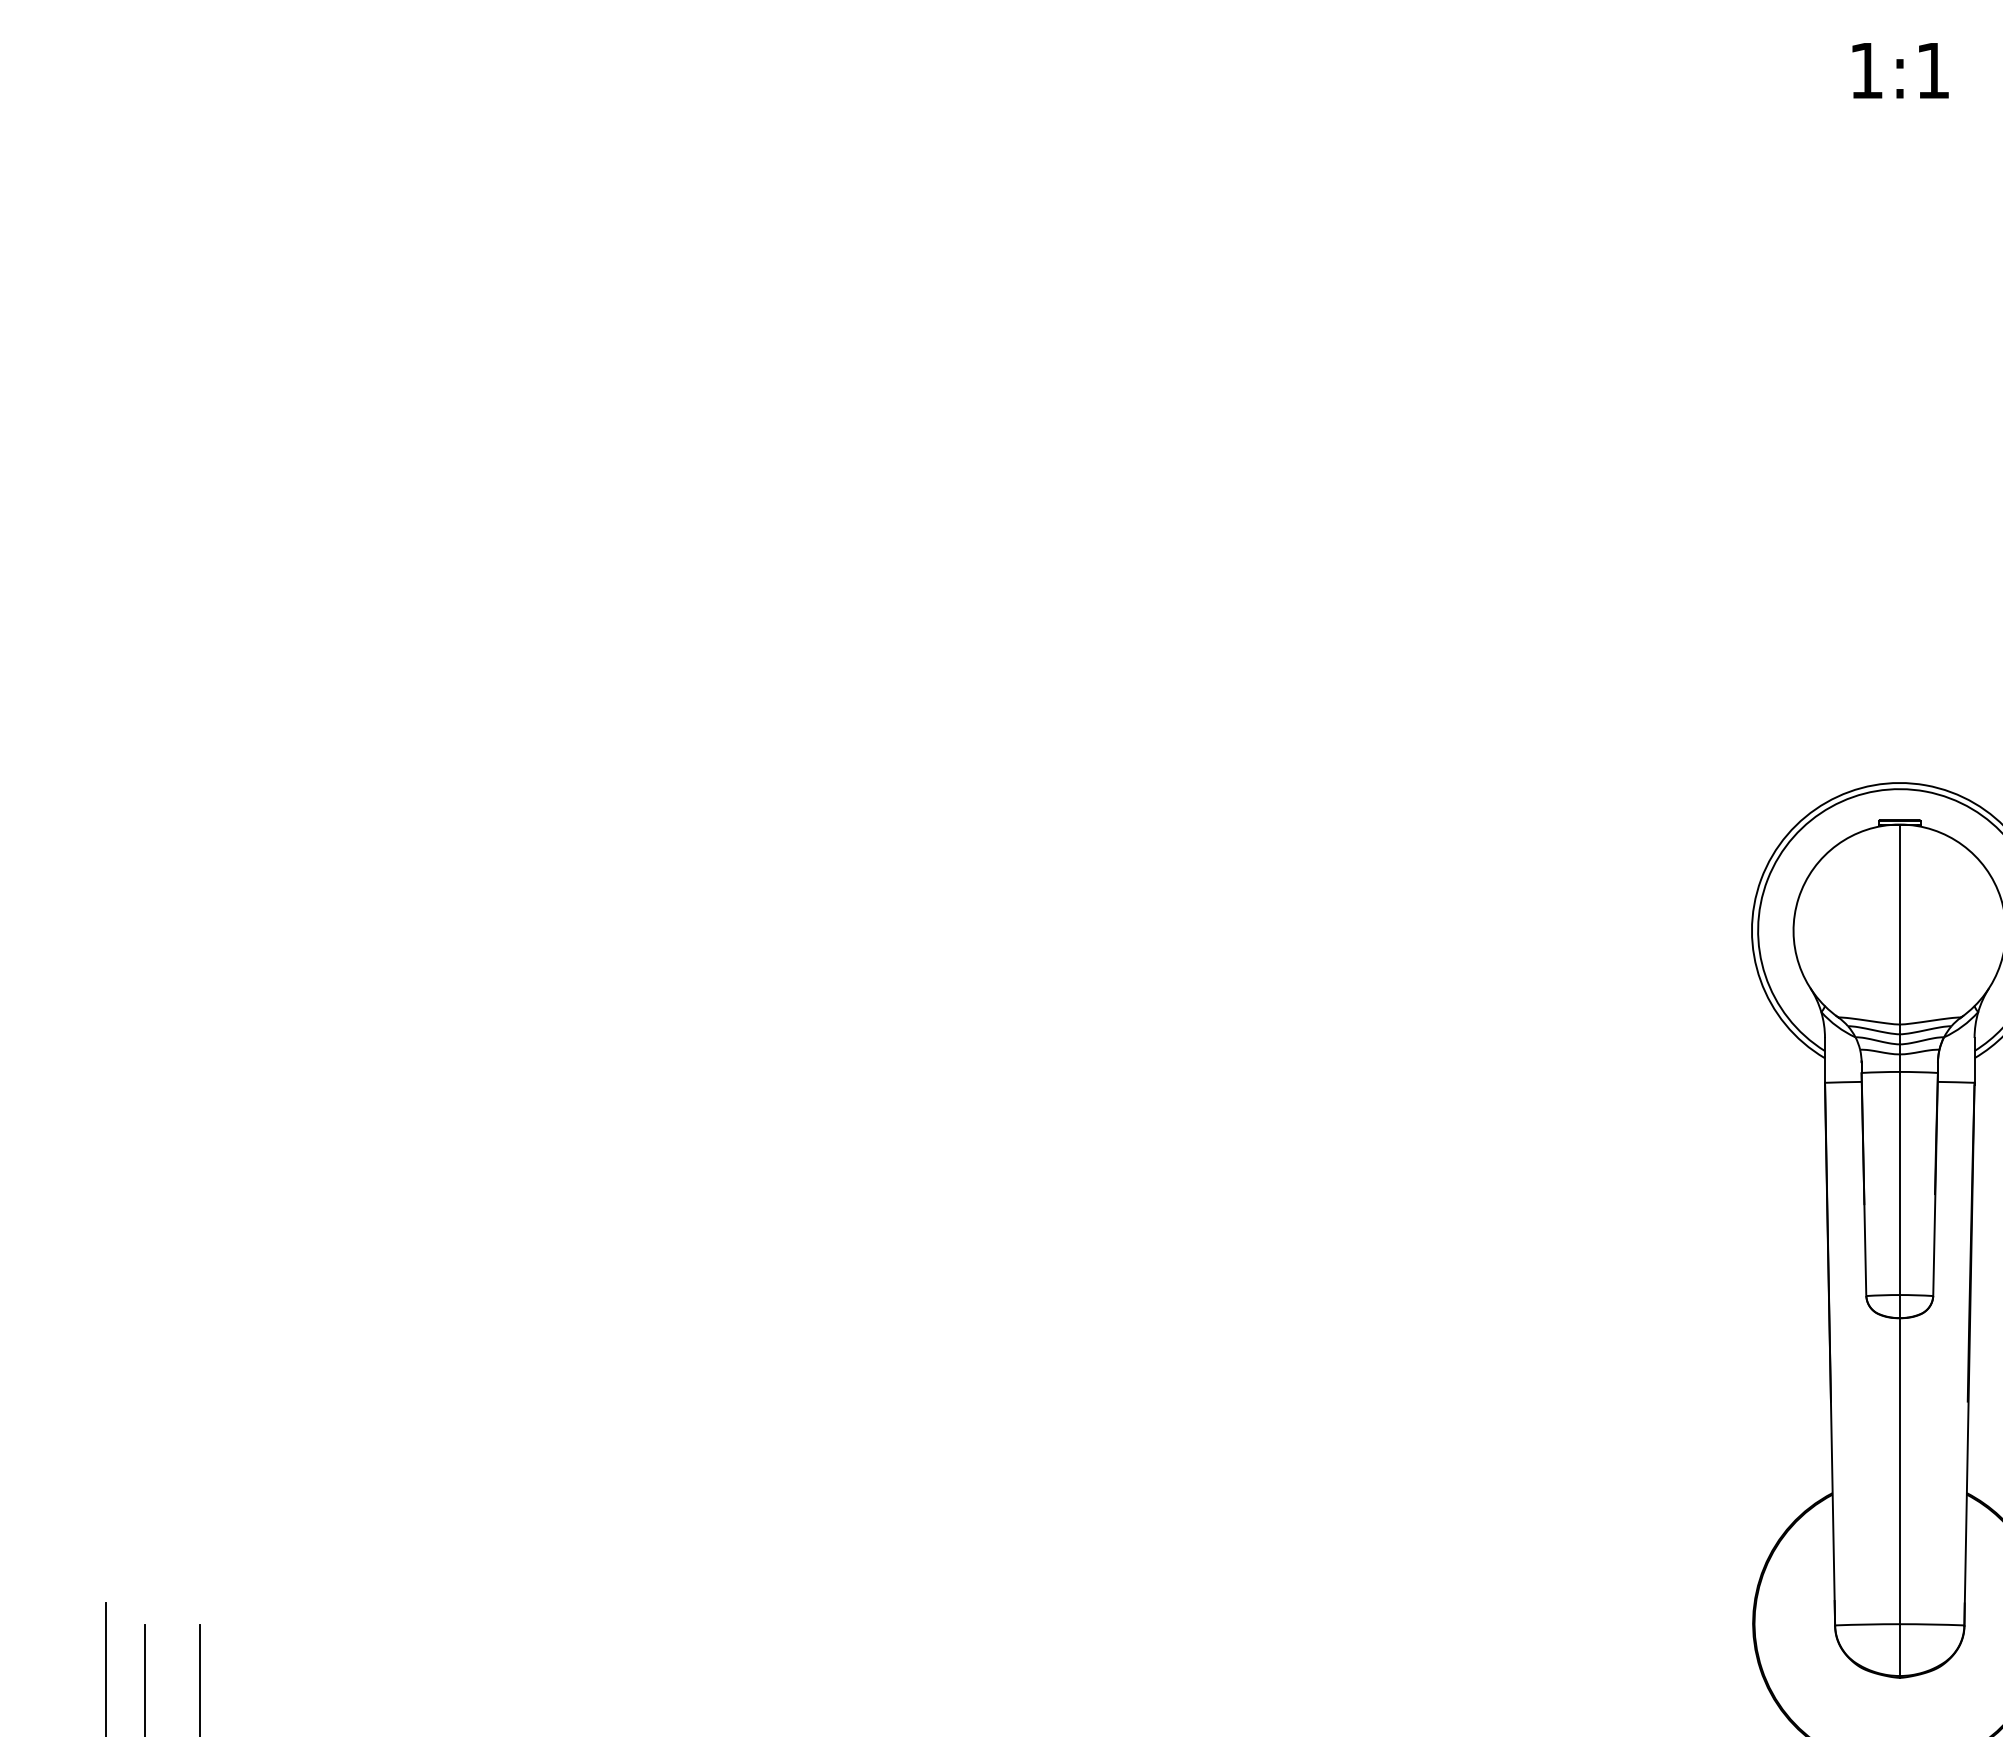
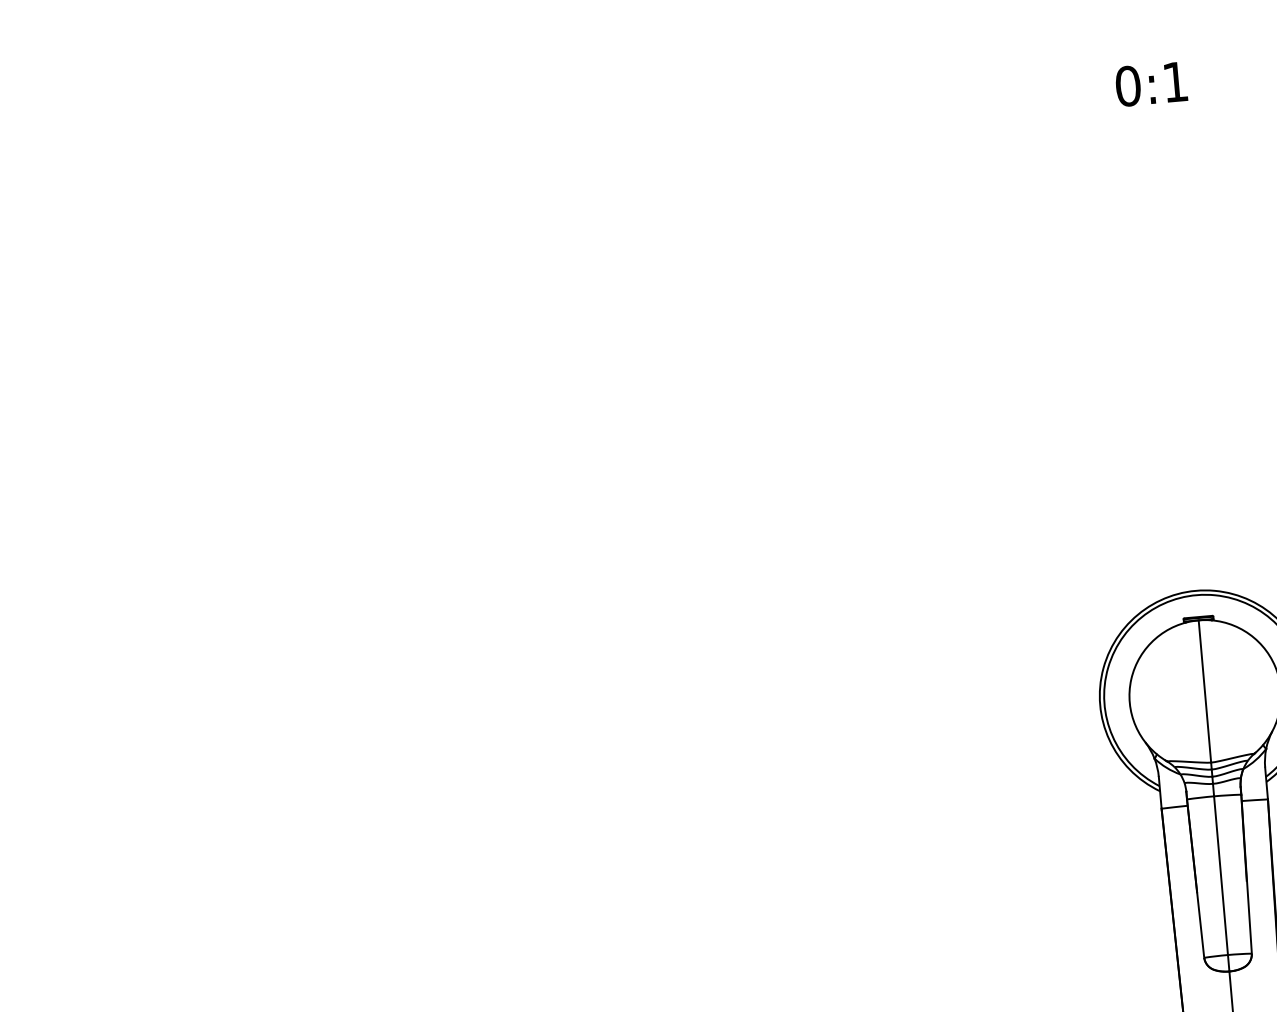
text: (1866, 70) -> (1128, 86), 1:1 -> 0:1

